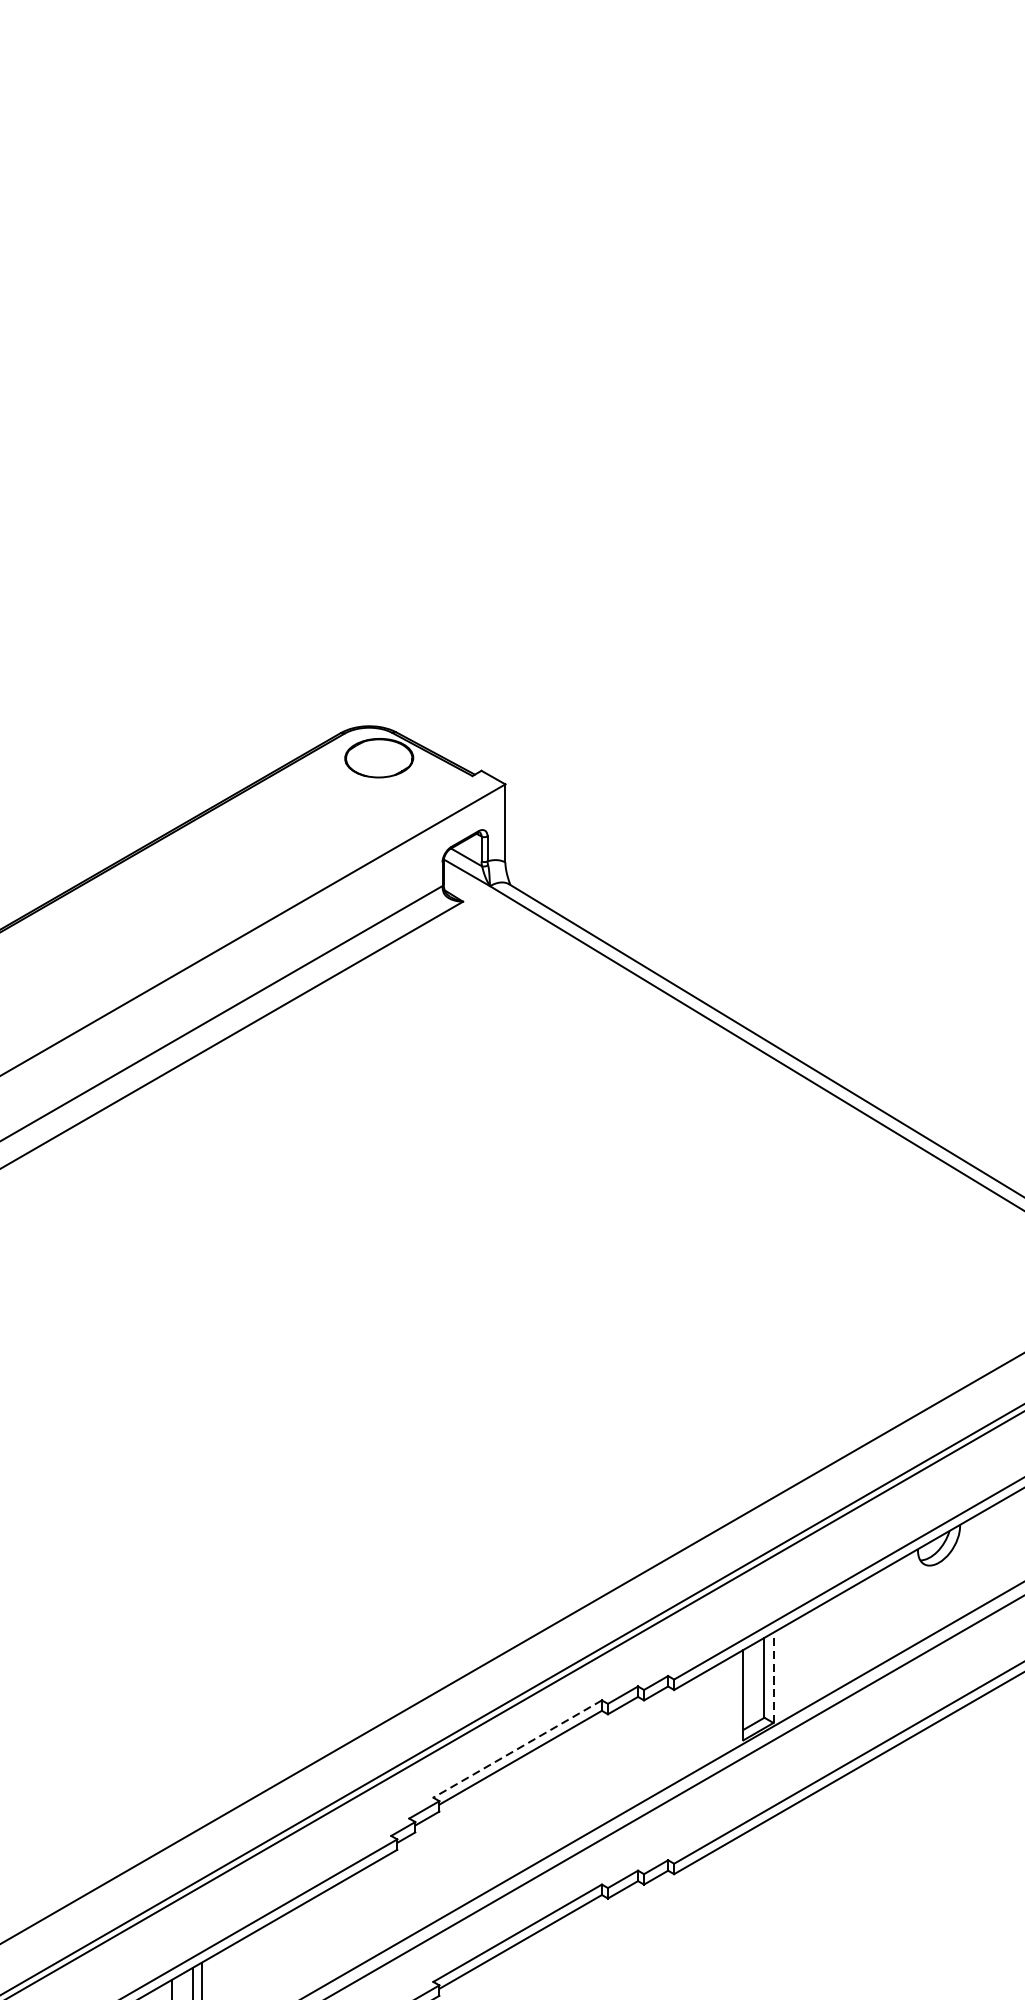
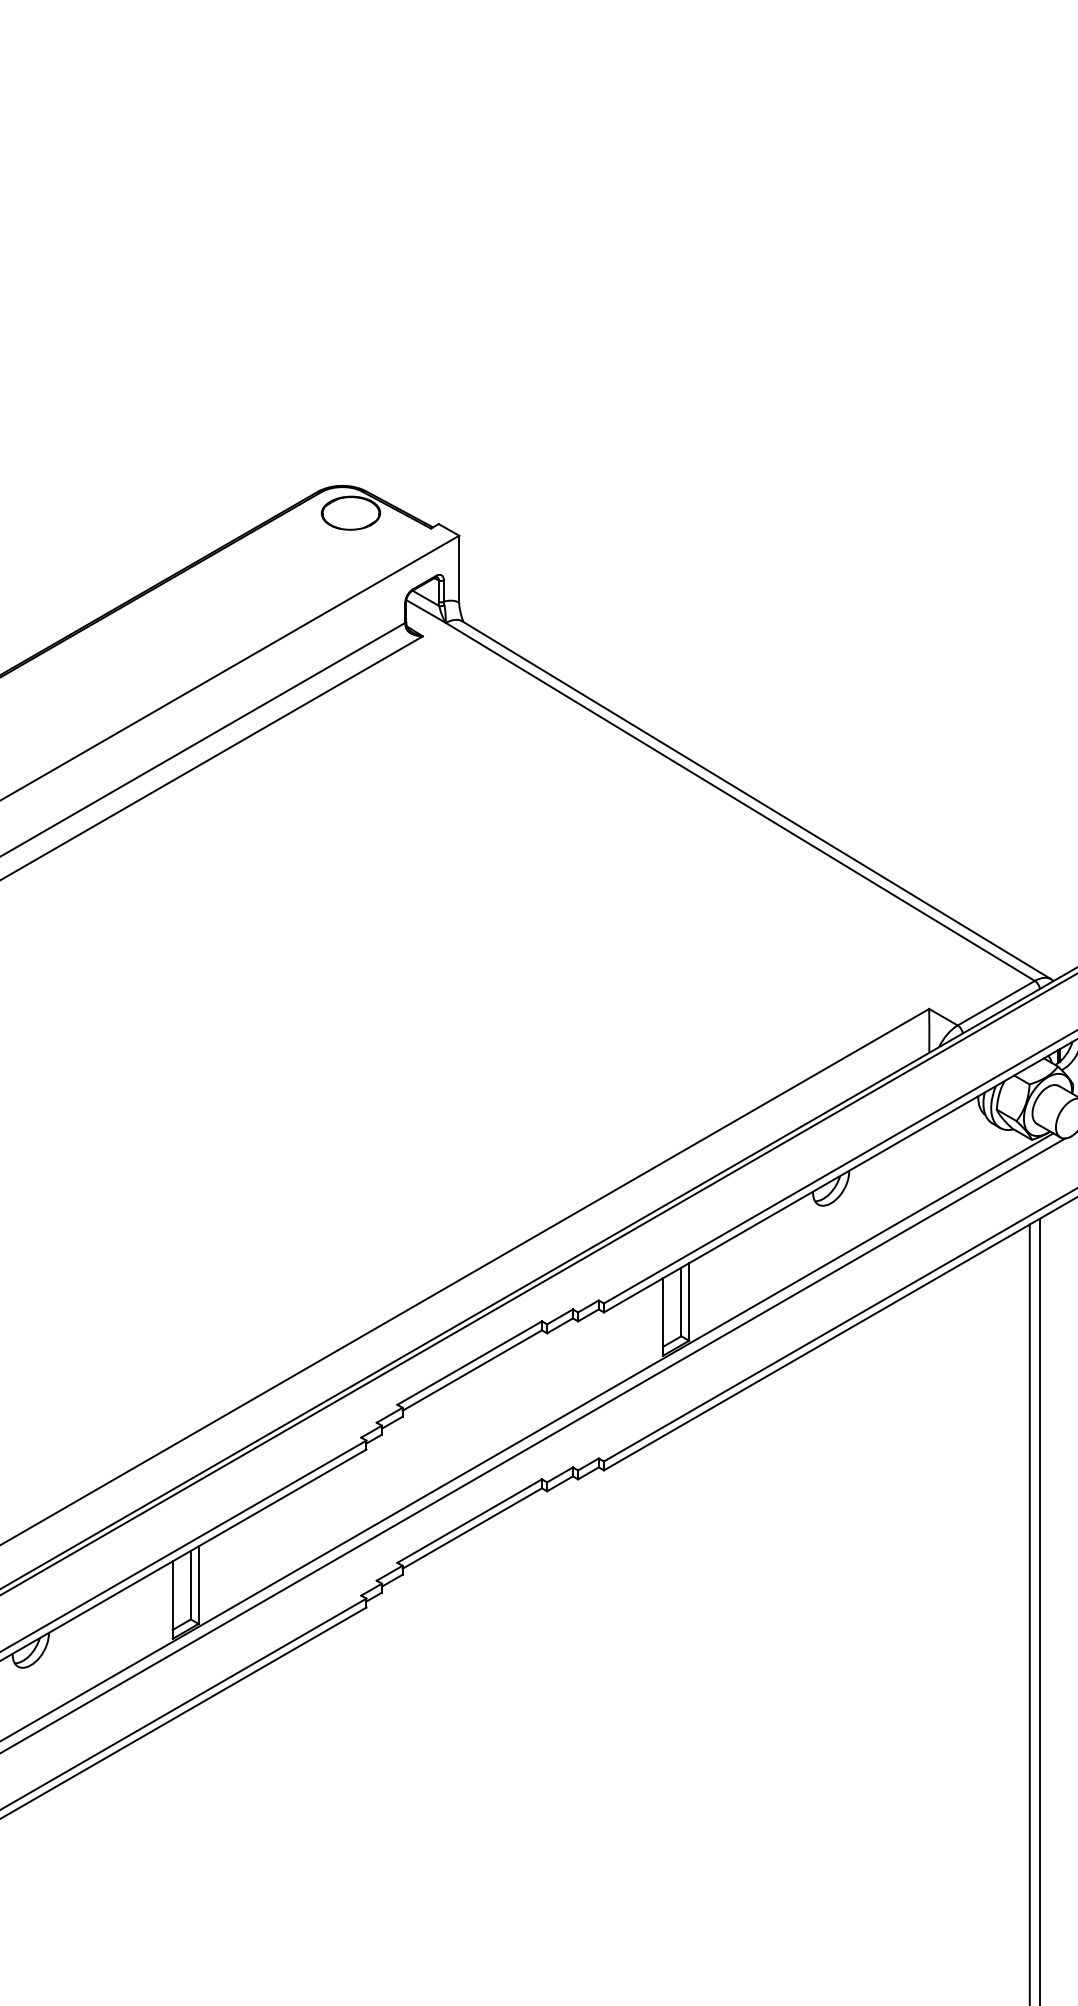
line: (773, 1678) -> (689, 1302), dashed -> solid
line: (517, 1749) -> (469, 1363), dashed -> solid

